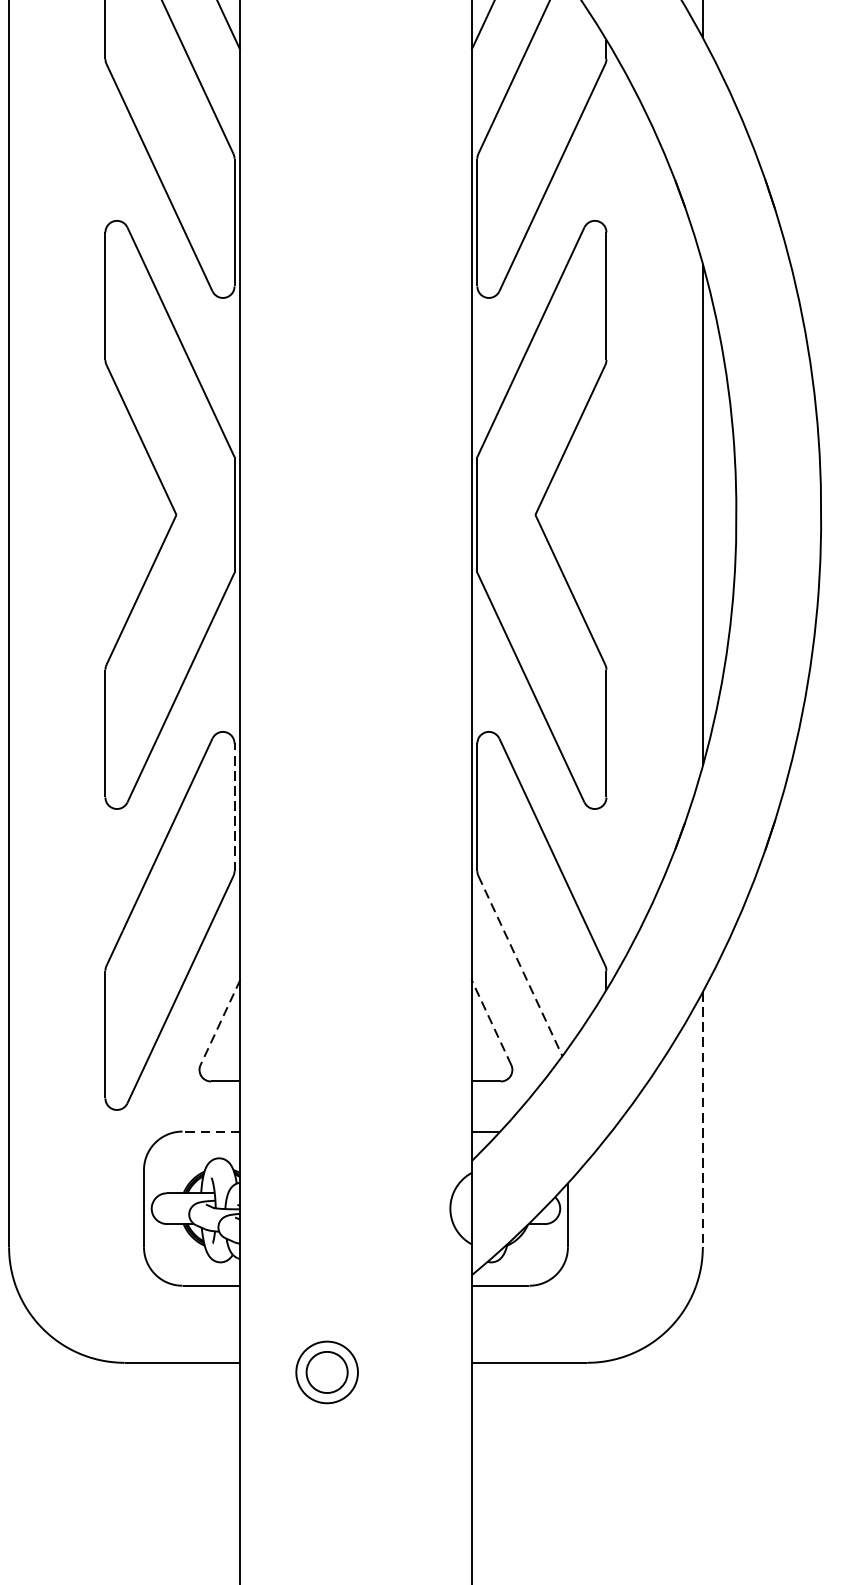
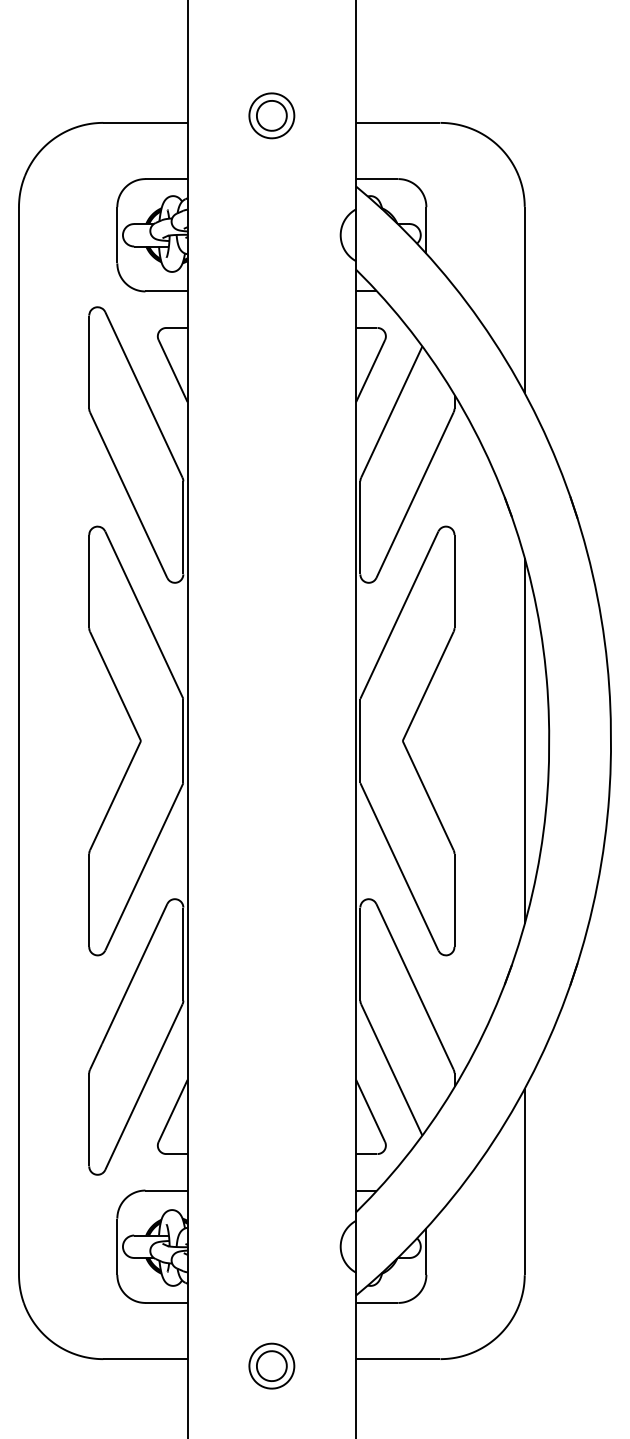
line: (234, 807) -> (183, 954), dashed -> solid
line: (521, 966) -> (392, 1070), dashed -> solid
line: (491, 1021) -> (370, 1110), dashed -> solid
line: (219, 1023) -> (172, 1111), dashed -> solid
line: (702, 1119) -> (524, 1181), dashed -> solid
line: (211, 1131) -> (166, 1190), dashed -> solid
part: (326, 1371) -> (271, 1365), moved

